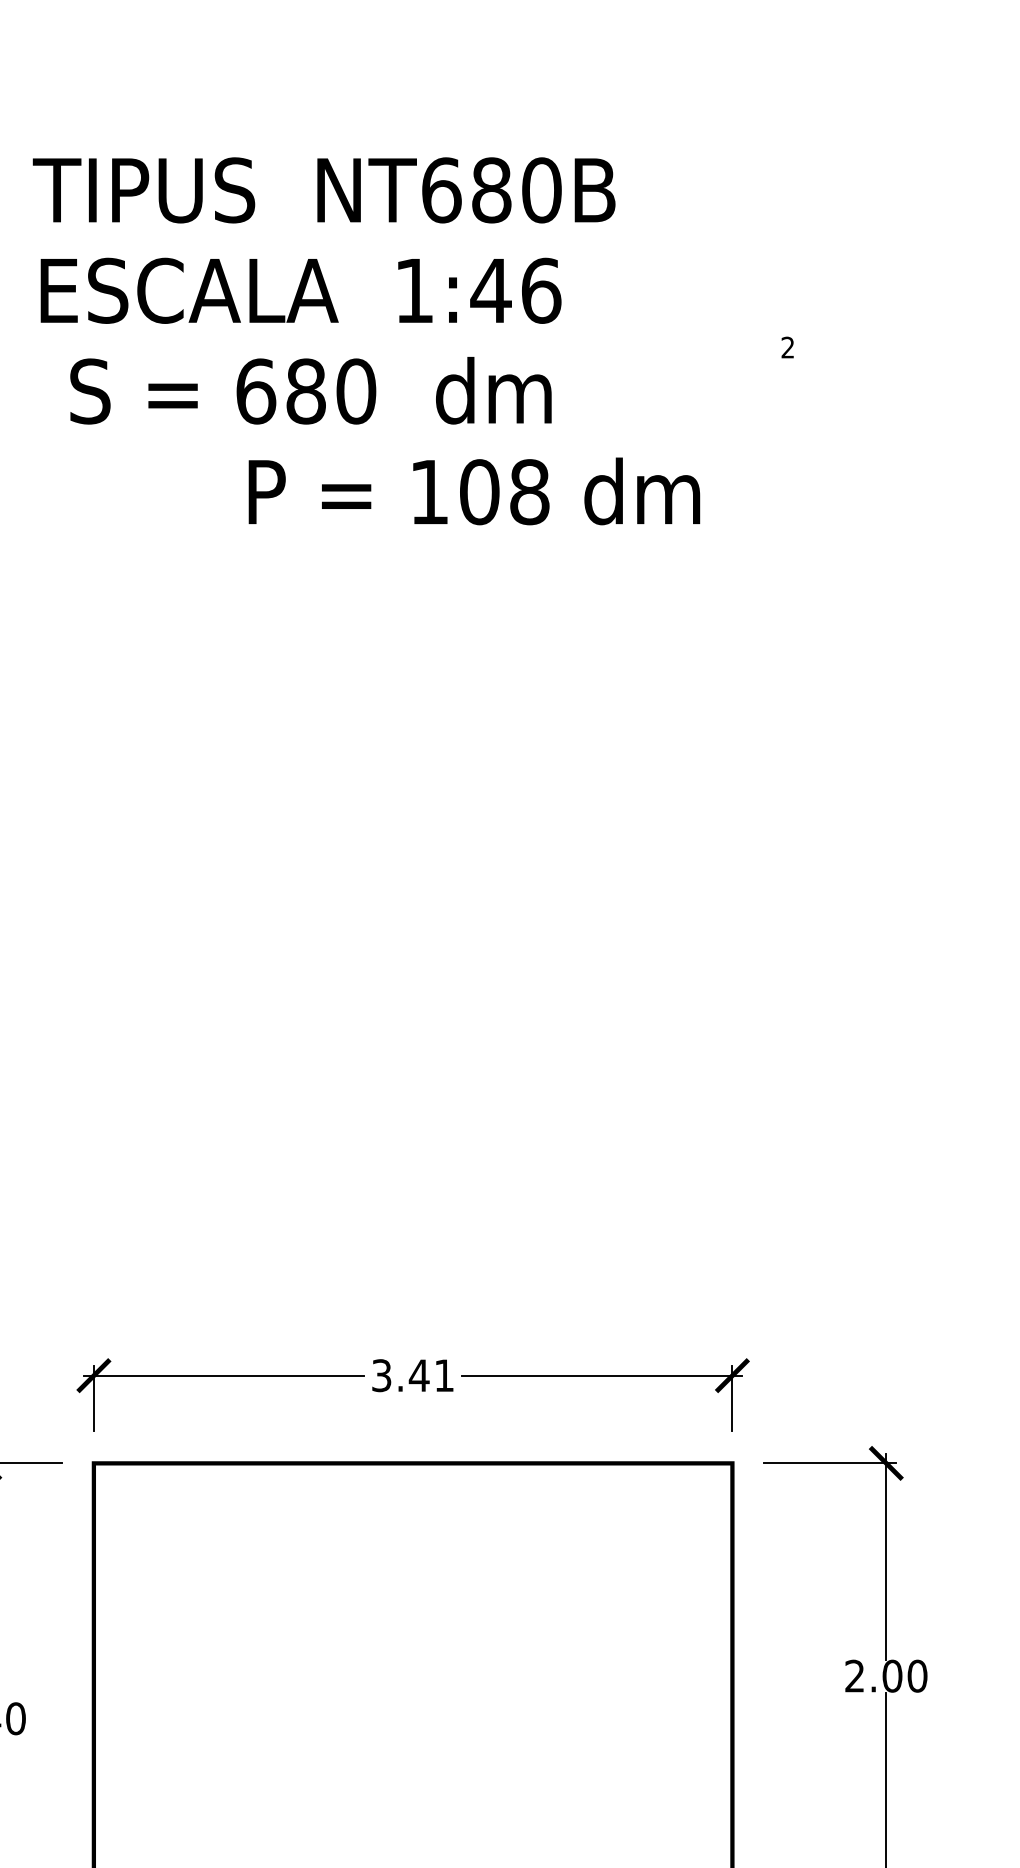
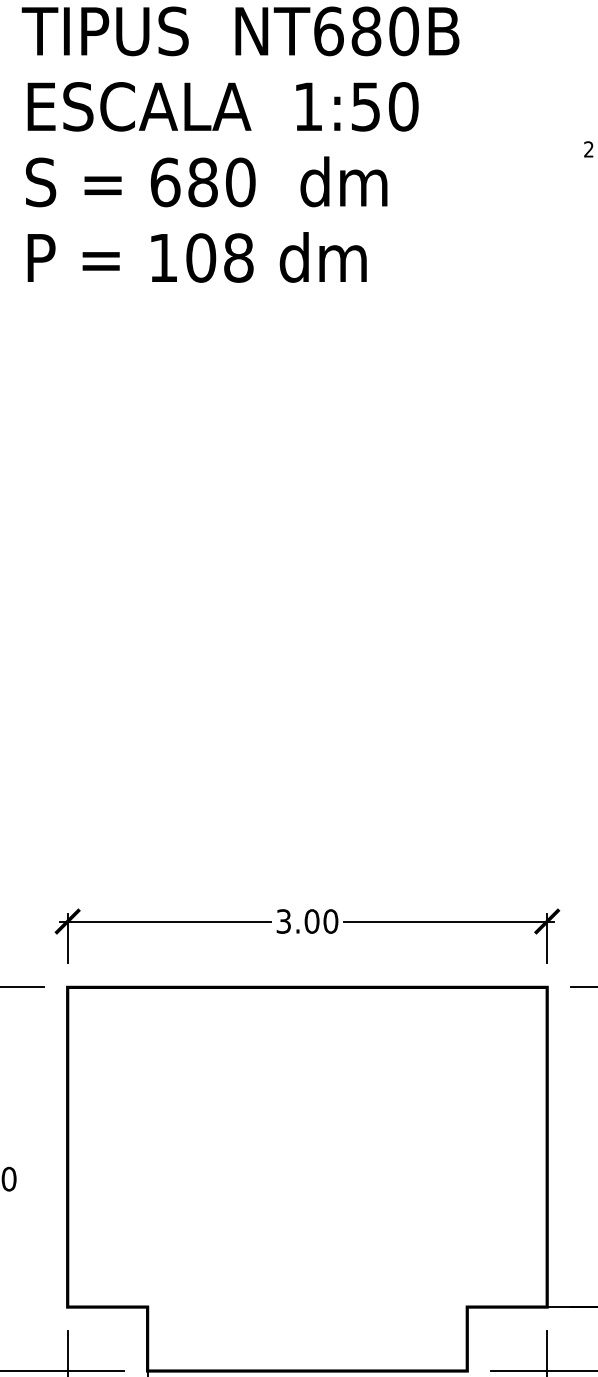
text: (515, 290) -> (384, 106), 1:46 -> 1:50
text: (310, 390) -> (206, 181), moved
text: (474, 491) -> (197, 257), moved
text: (431, 1375) -> (321, 921), 3.41 -> 3.00

